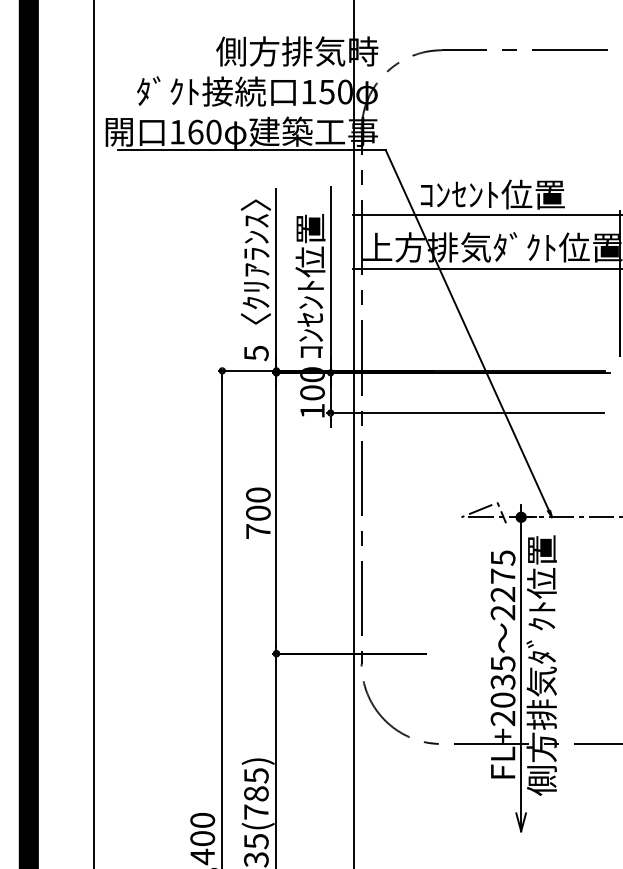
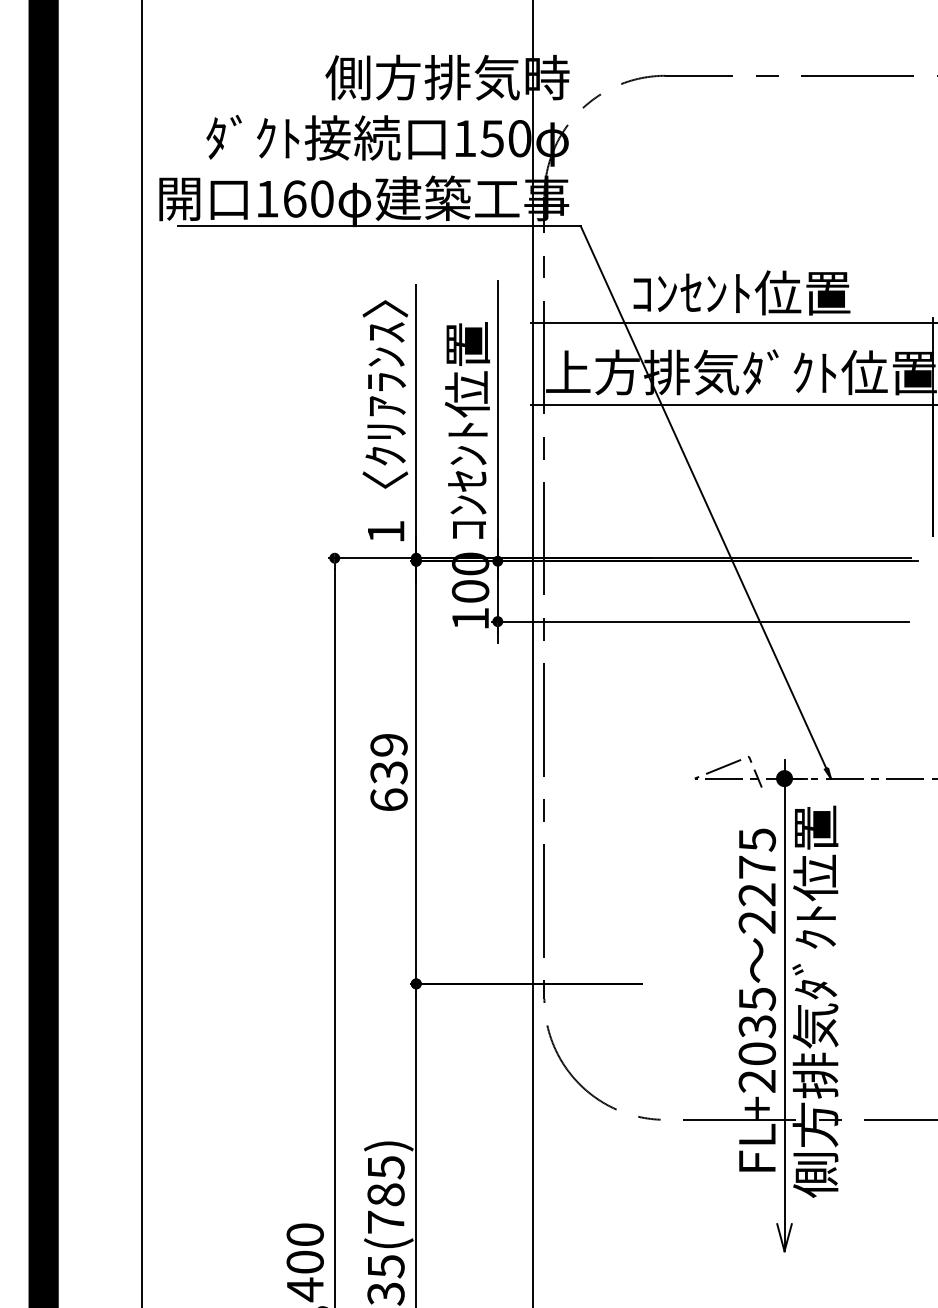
text: (256, 353) -> (386, 532), 5 -> 1
text: (258, 512) -> (389, 771), 700 -> 639

